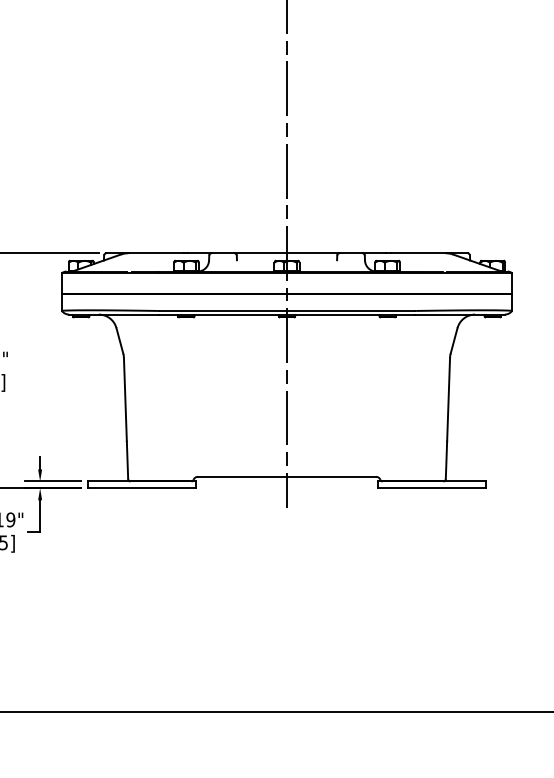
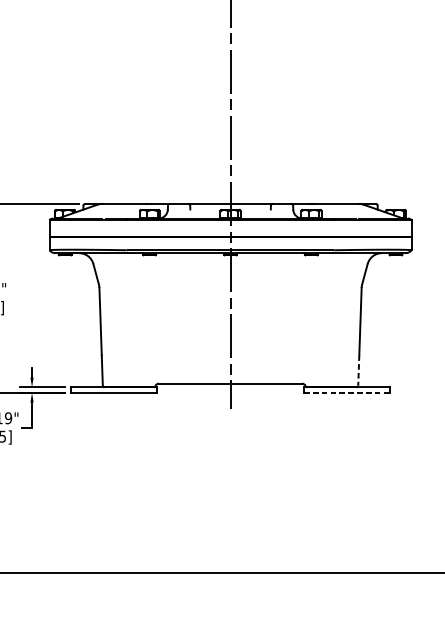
line: (446, 460) -> (358, 370), solid -> dashed
line: (432, 488) -> (347, 393), solid -> dashed

